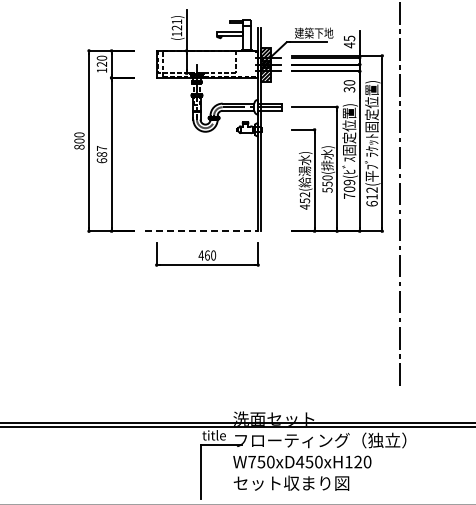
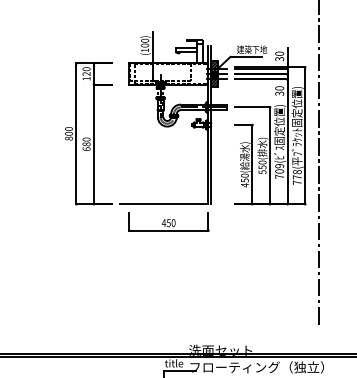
text: (176, 24) -> (144, 42), (121) -> (100)
text: (349, 41) -> (279, 56), 45 -> 30
text: (101, 148) -> (86, 139), 687 -> 680
text: (305, 194) -> (245, 175), 452( -> 450(
text: (371, 196) -> (296, 177), 612( -> 778(
line: (202, 231) -> (164, 204), dashed -> solid
text: (206, 255) -> (168, 223), 460 -> 450

